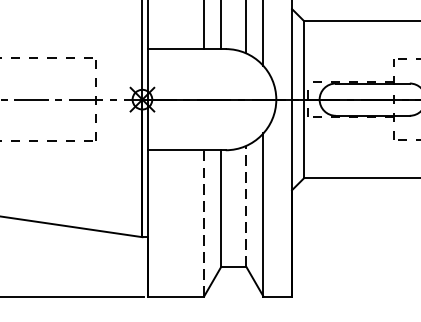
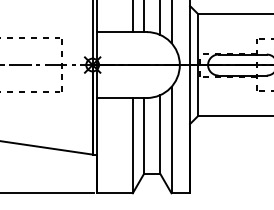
line: (246, 206) -> (160, 134), dashed -> solid
line: (203, 223) -> (132, 145), dashed -> solid

